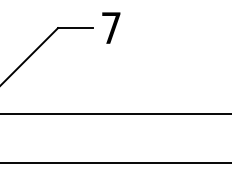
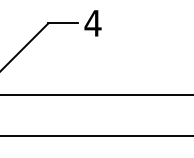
text: (111, 27) -> (93, 22), 7 -> 4

